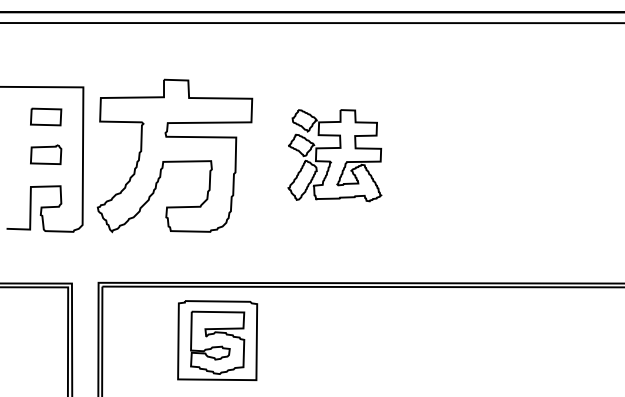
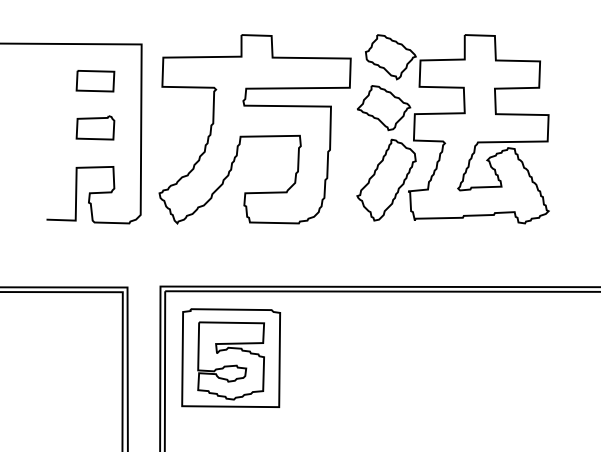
part: (334, 155) -> (452, 128), size x1.67
part: (217, 340) -> (230, 358), moved

